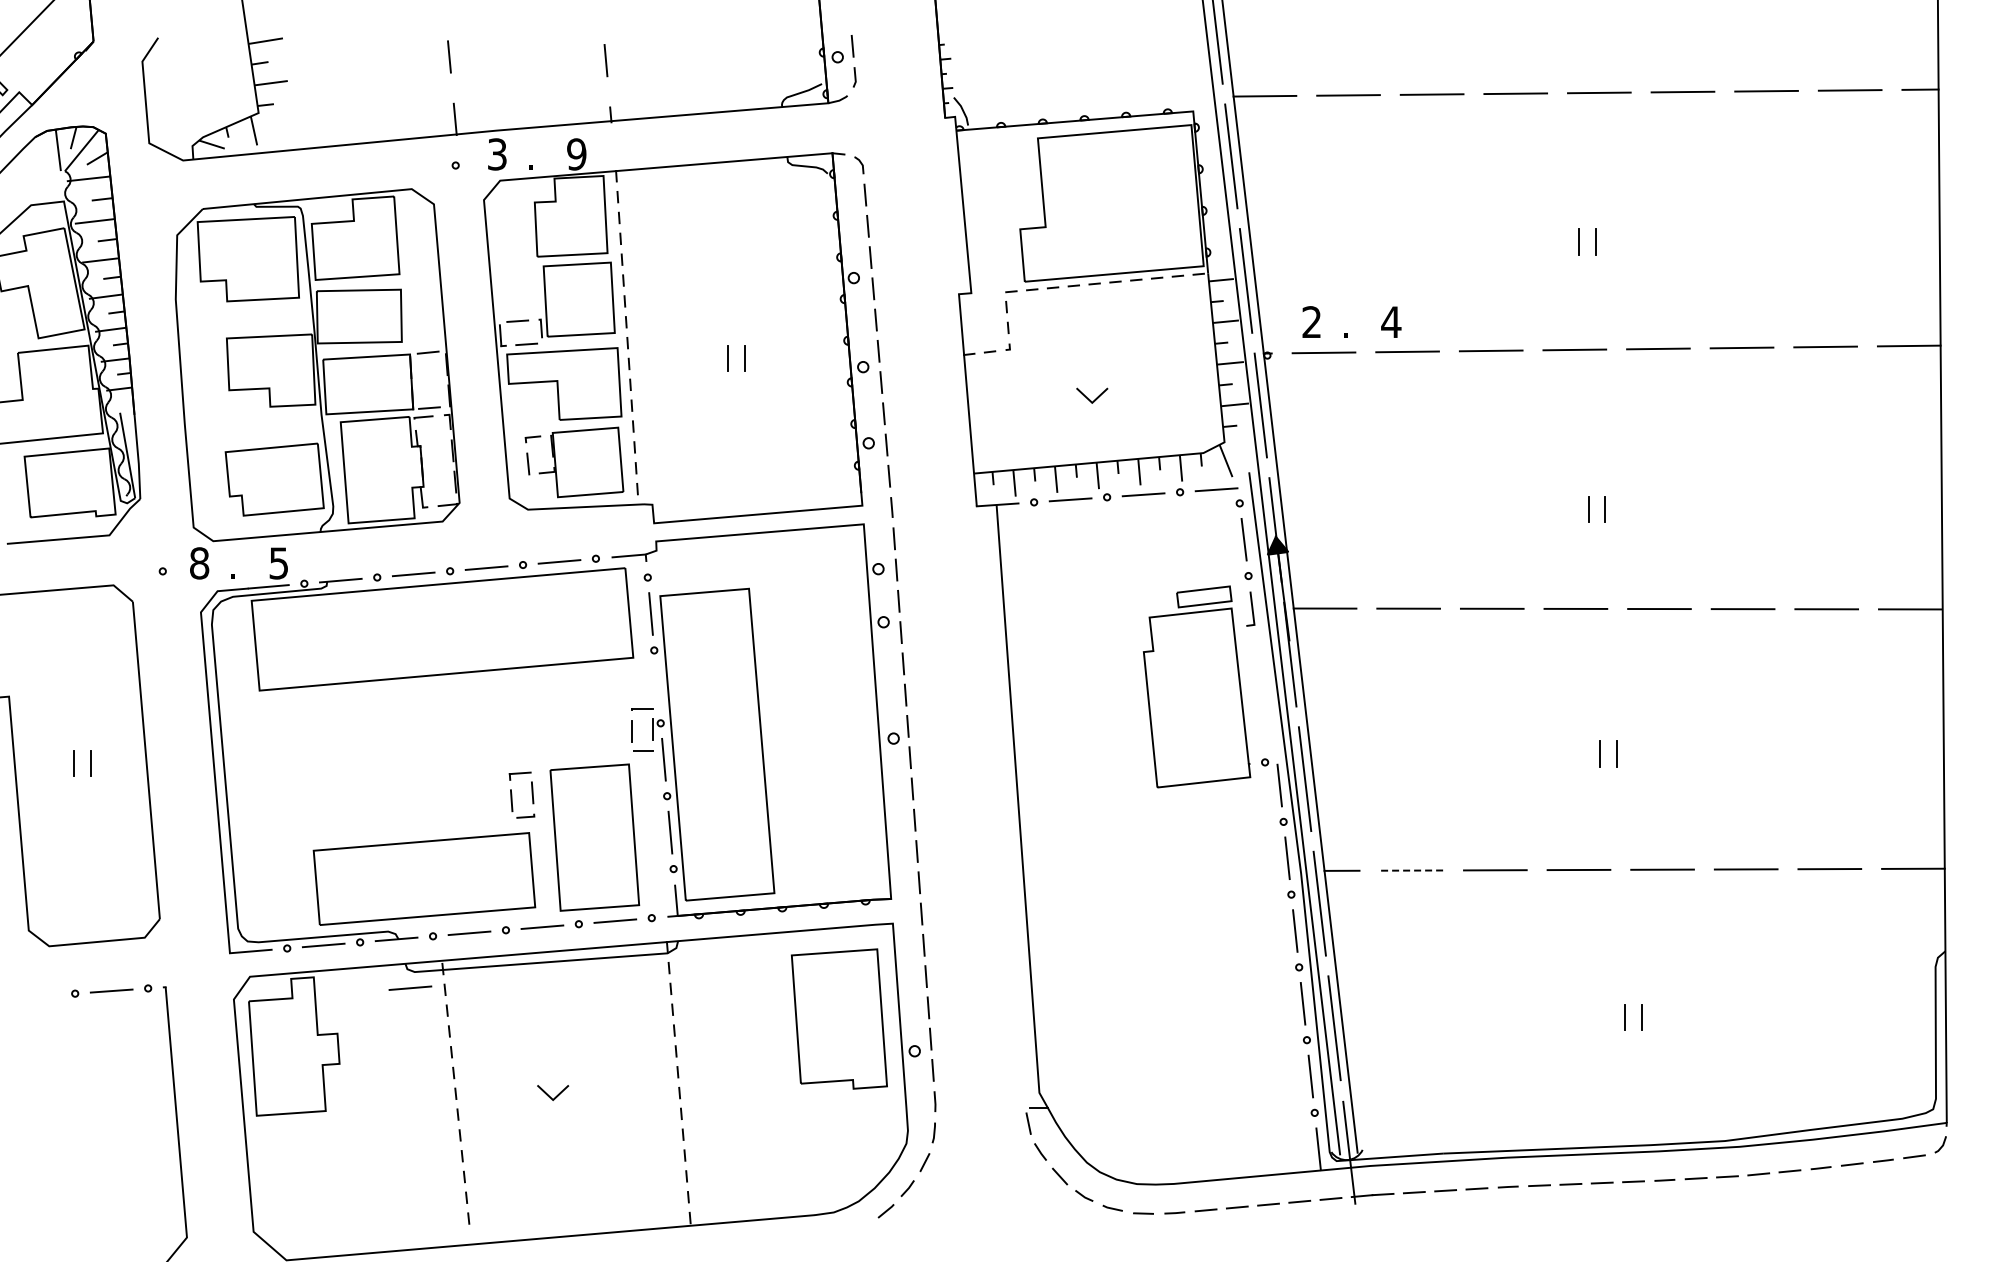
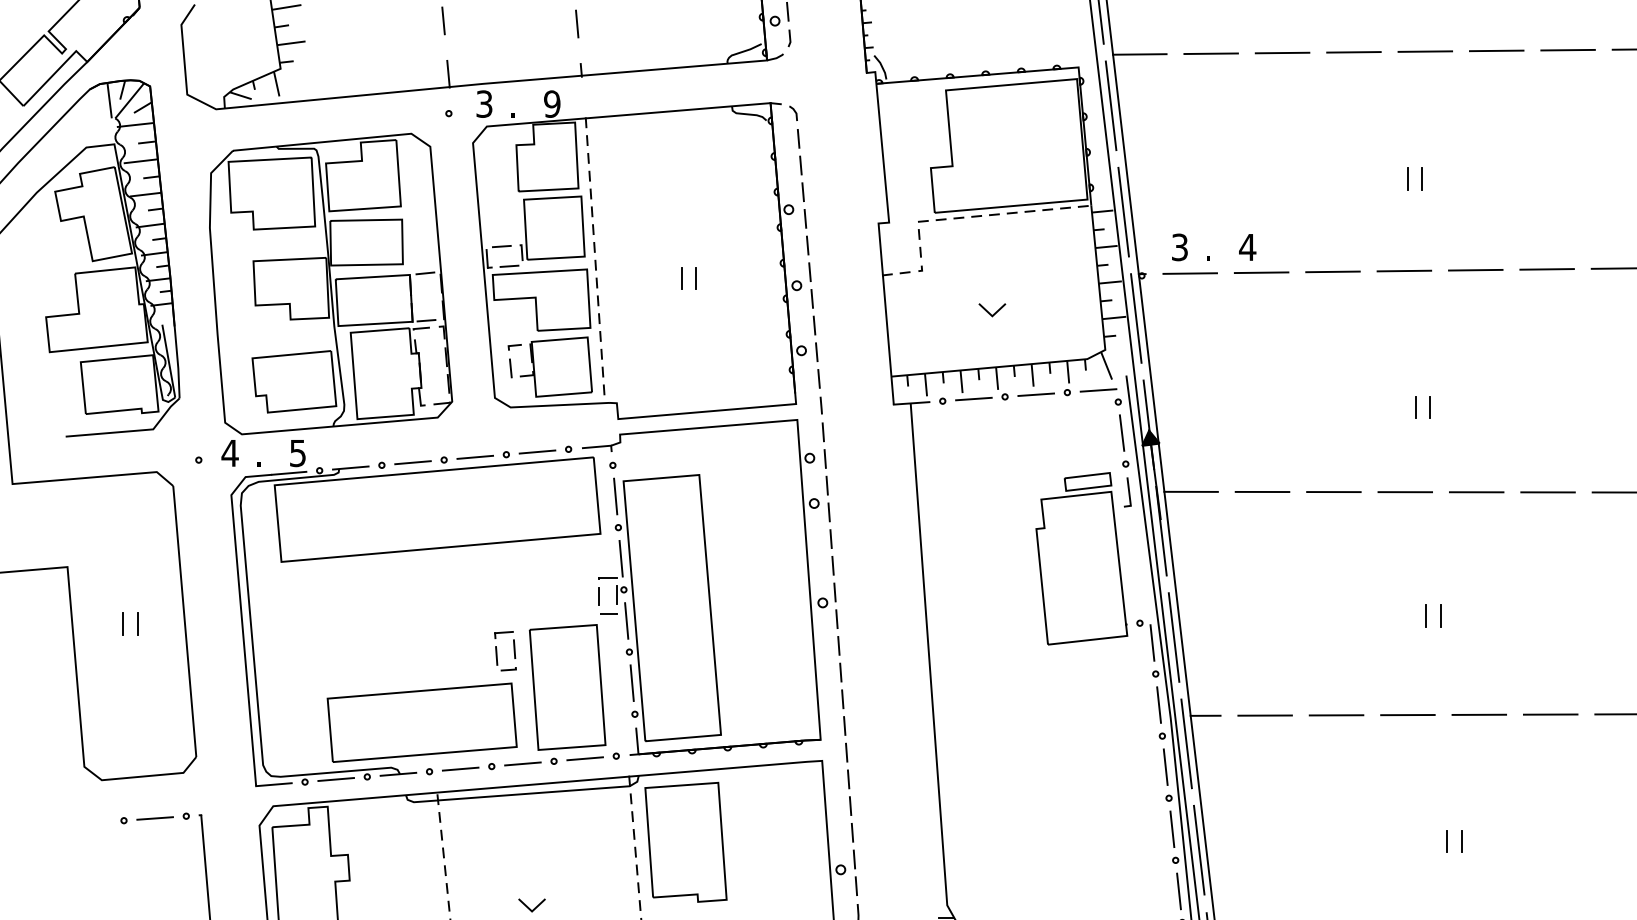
text: (1311, 322) -> (1179, 247), 2 -> 3
text: (199, 563) -> (230, 453), 8 -> 4
line: (657, 686) -> (621, 558), added
line: (1411, 870) -> (1264, 715), dashed -> solid
line: (410, 987) -> (410, 815), removed
part: (838, 1018) -> (685, 841), moved

